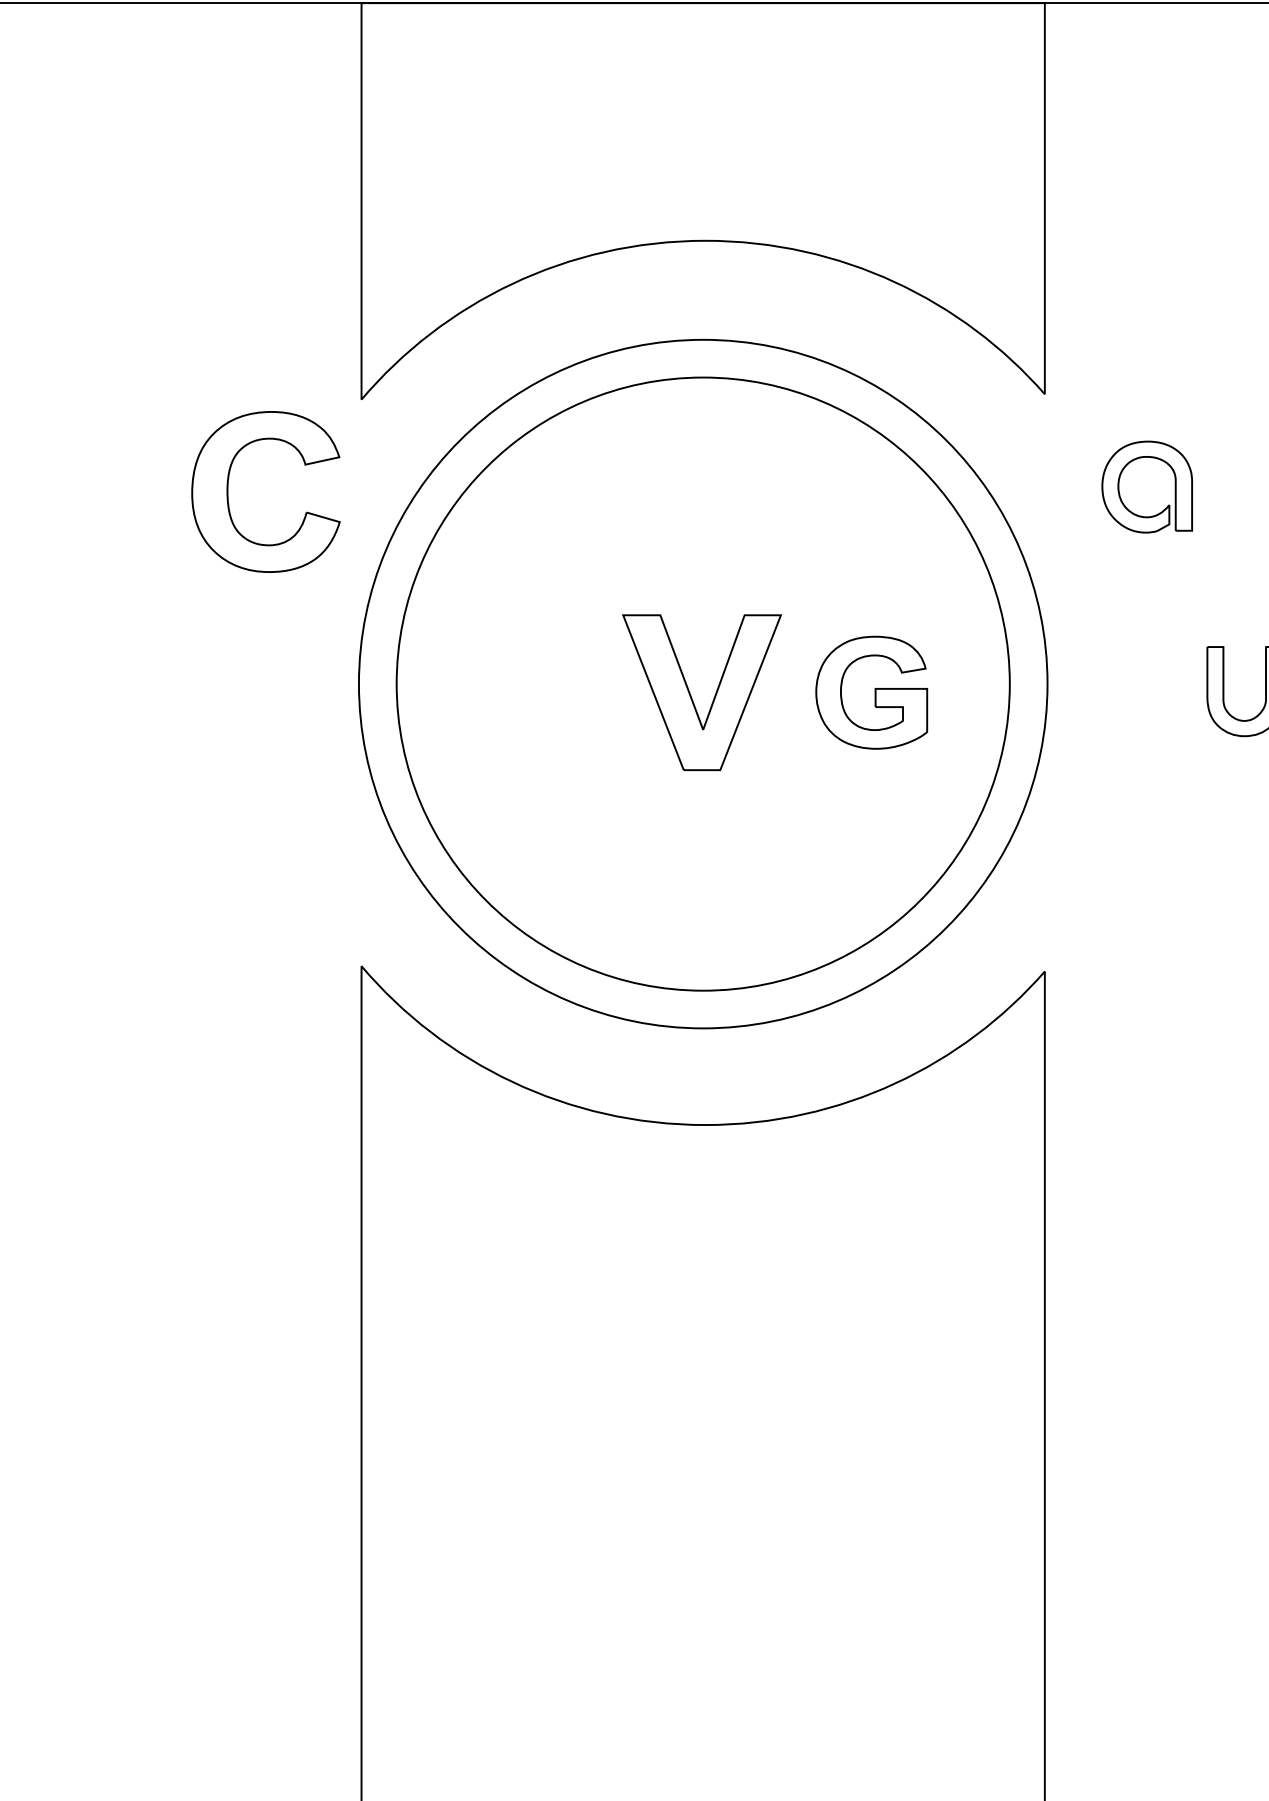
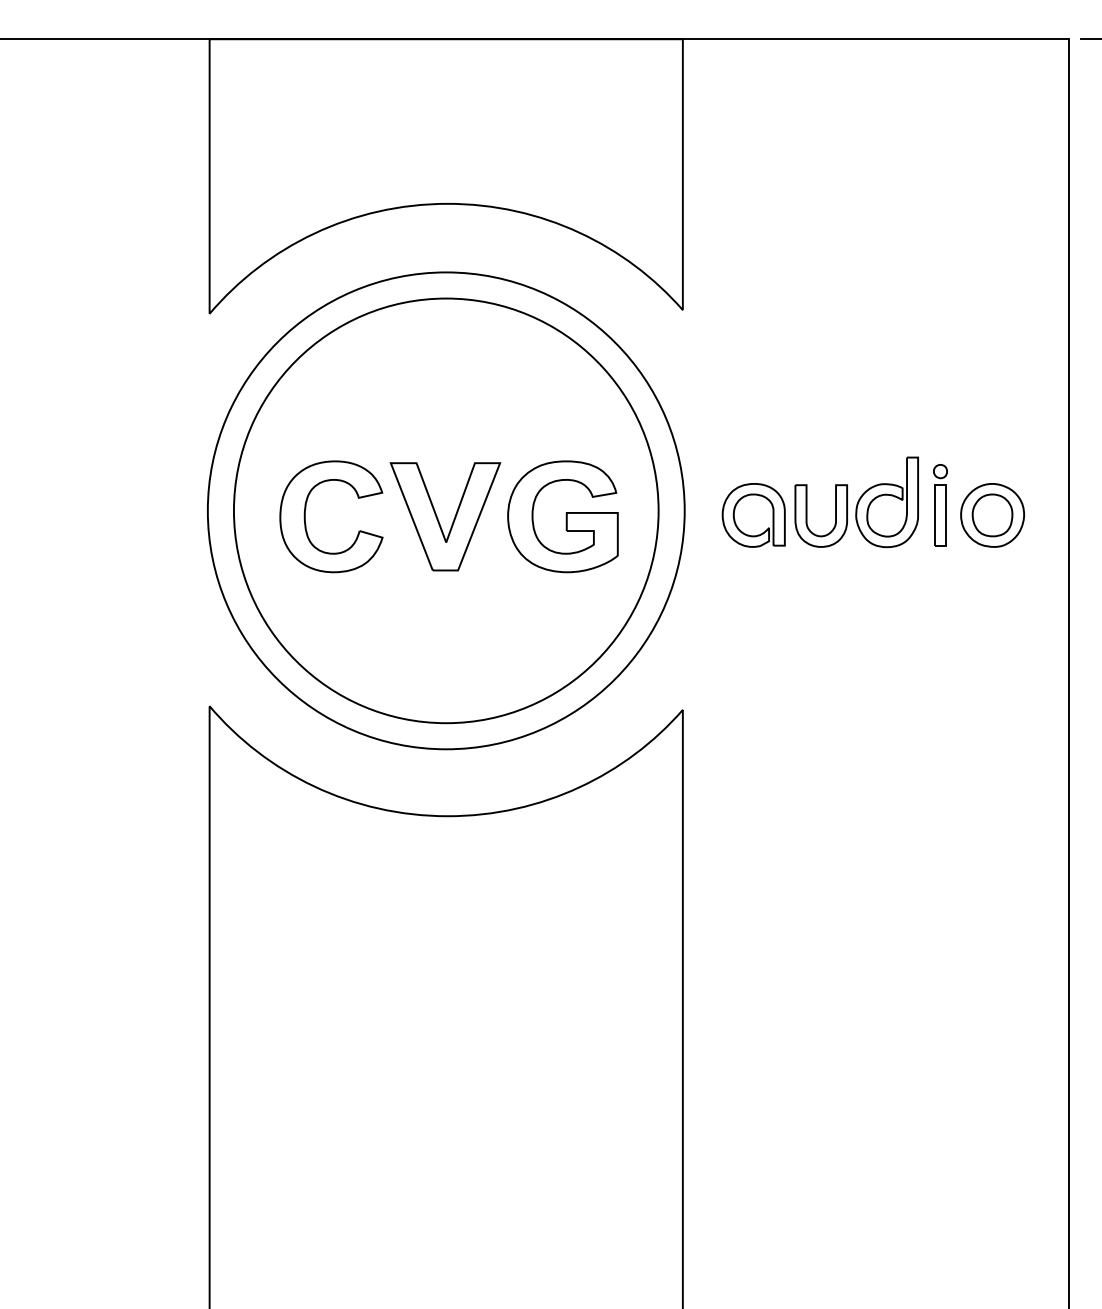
part: (228, 491) -> (305, 516), moved
part: (1120, 492) -> (735, 519), moved
part: (871, 692) -> (562, 516), size x1.43

